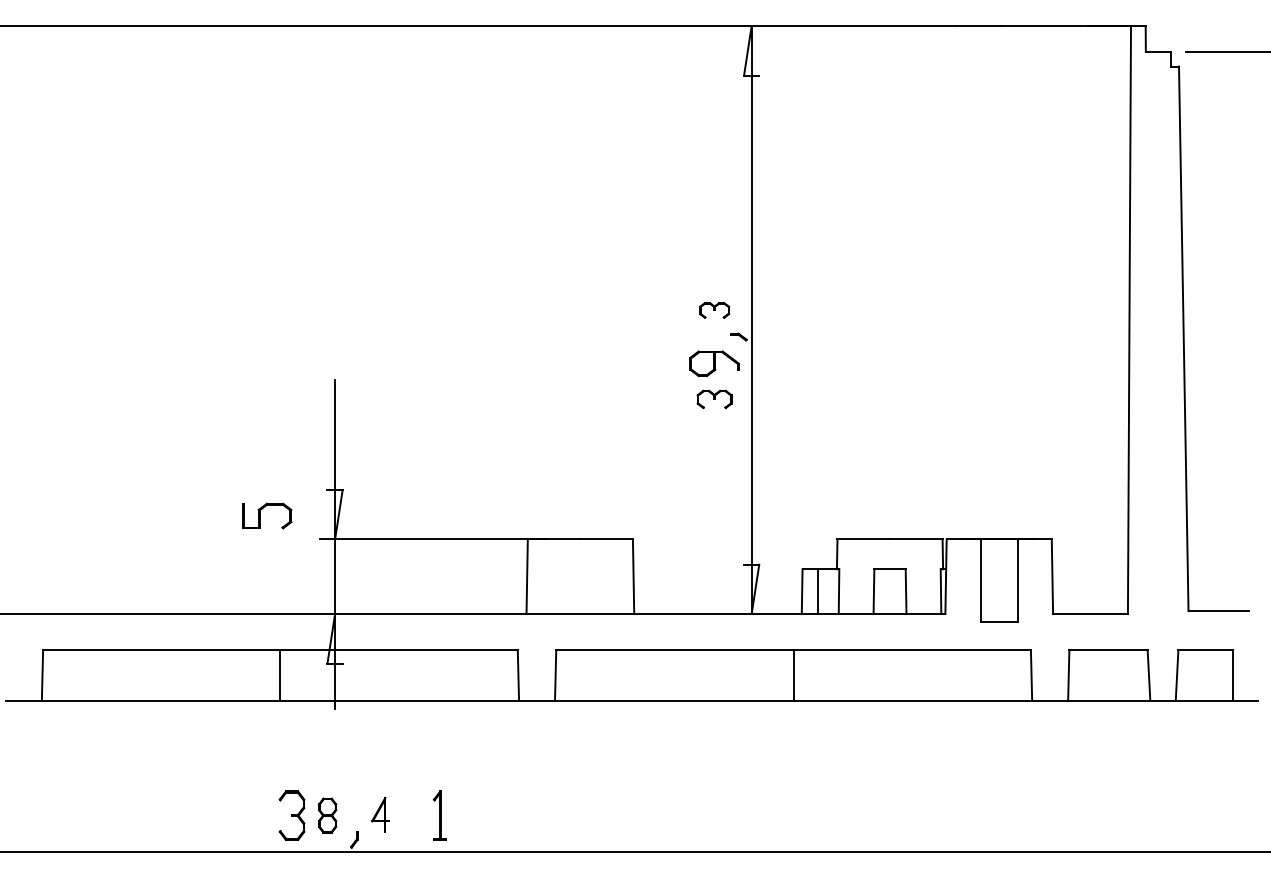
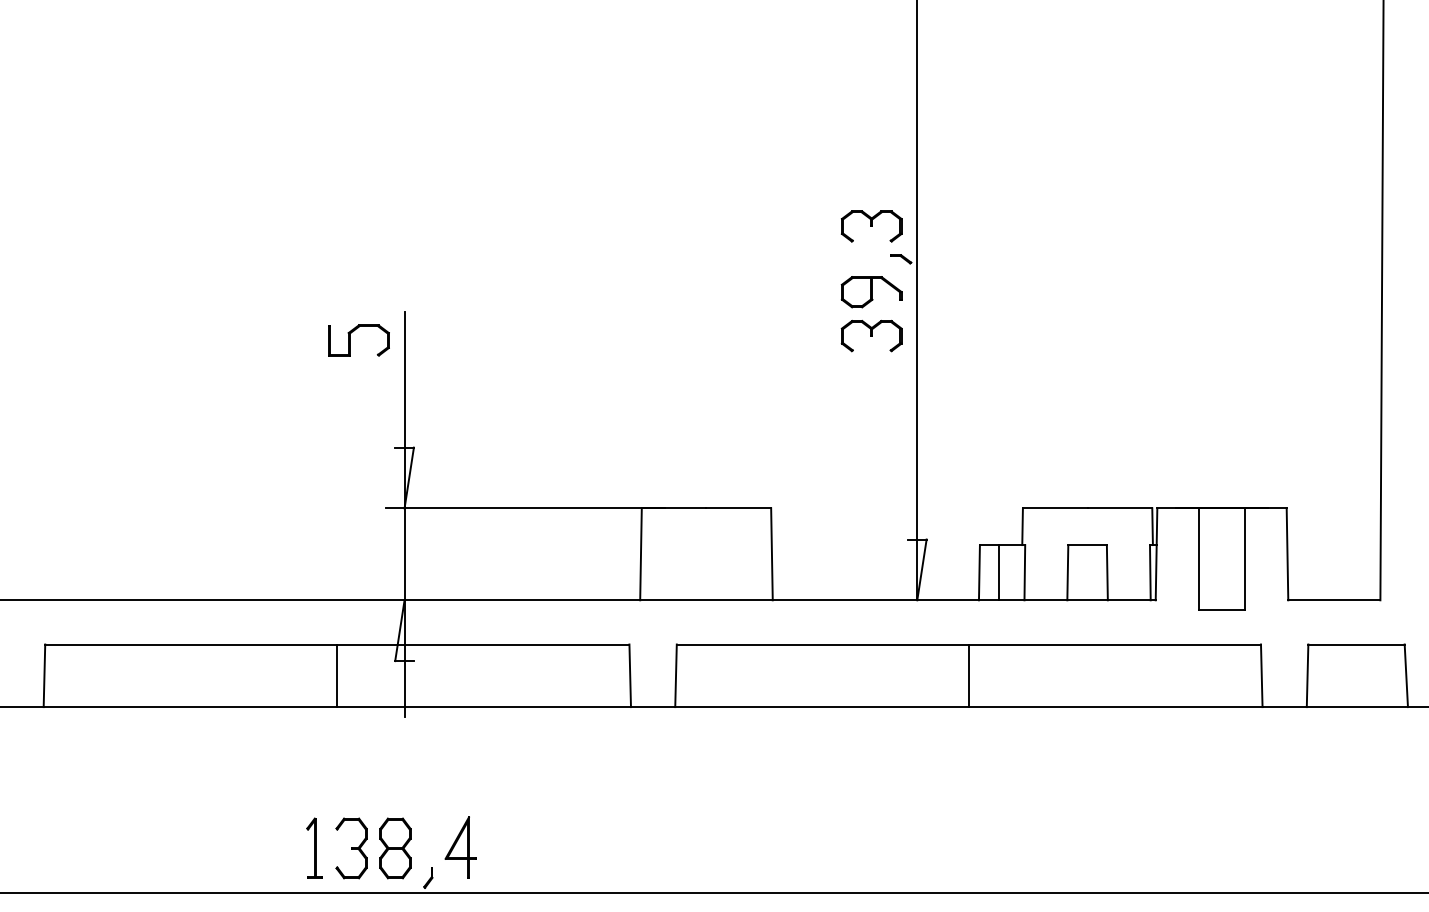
part: (714, 310) -> (871, 226), size x1.67
part: (714, 399) -> (871, 336), size x1.43
part: (260, 515) -> (350, 339), moved
part: (380, 814) -> (460, 846), size x1.43
part: (327, 815) -> (395, 848), size x1.43
part: (439, 815) -> (313, 848), moved

